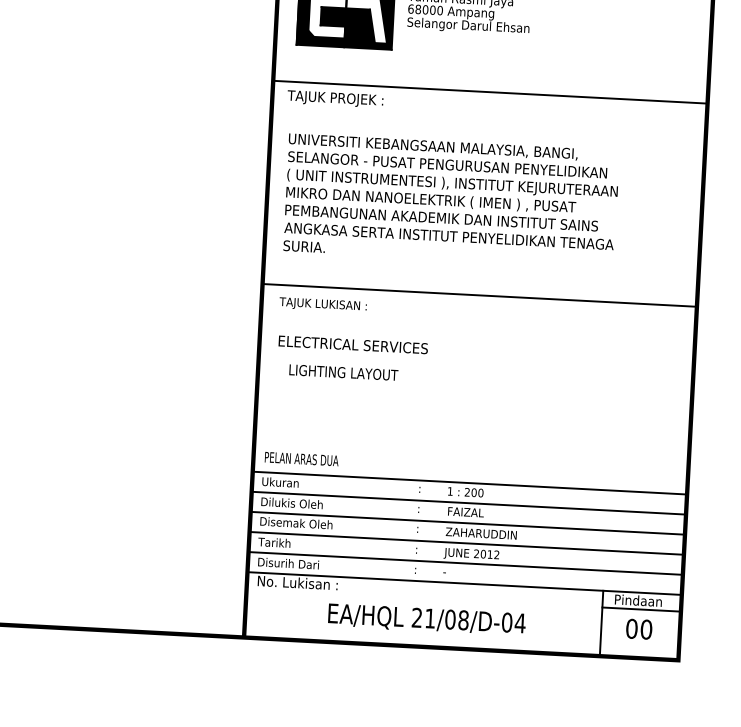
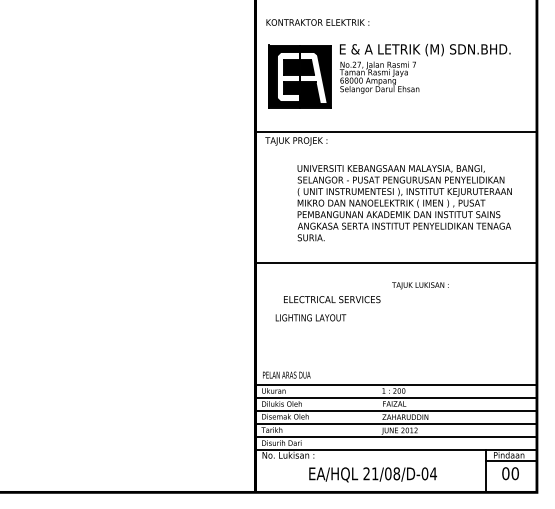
text: (451, 201) -> (404, 203), moved
text: (323, 304) -> (420, 285), moved
text: (353, 344) -> (332, 299), moved

